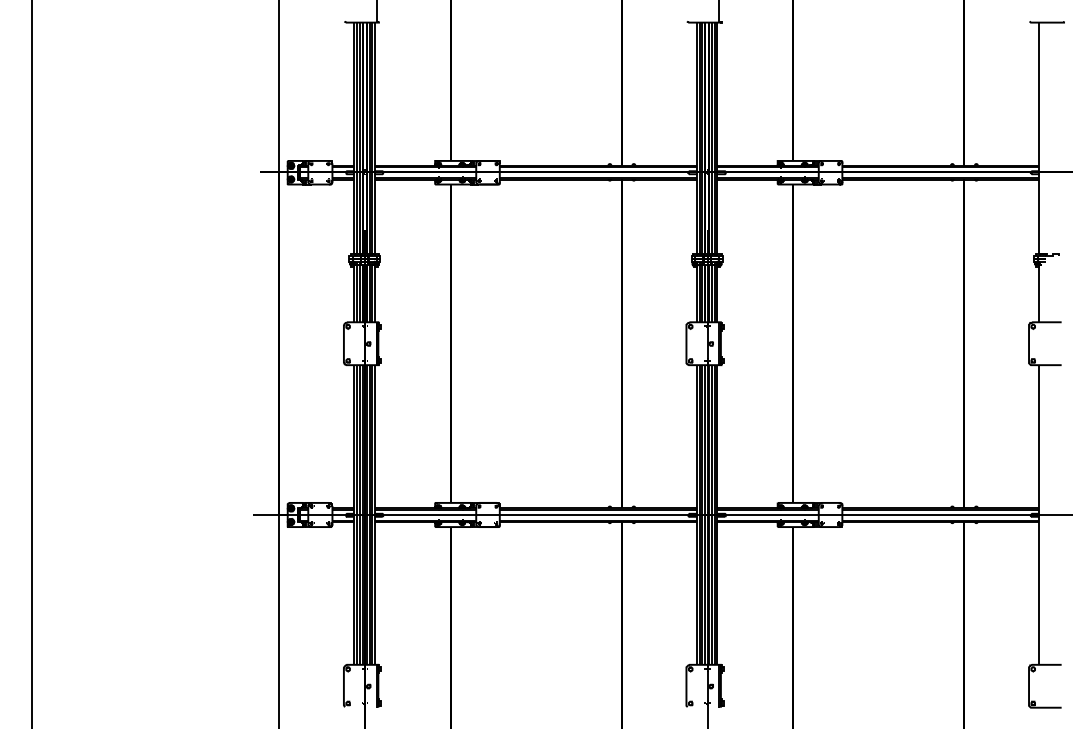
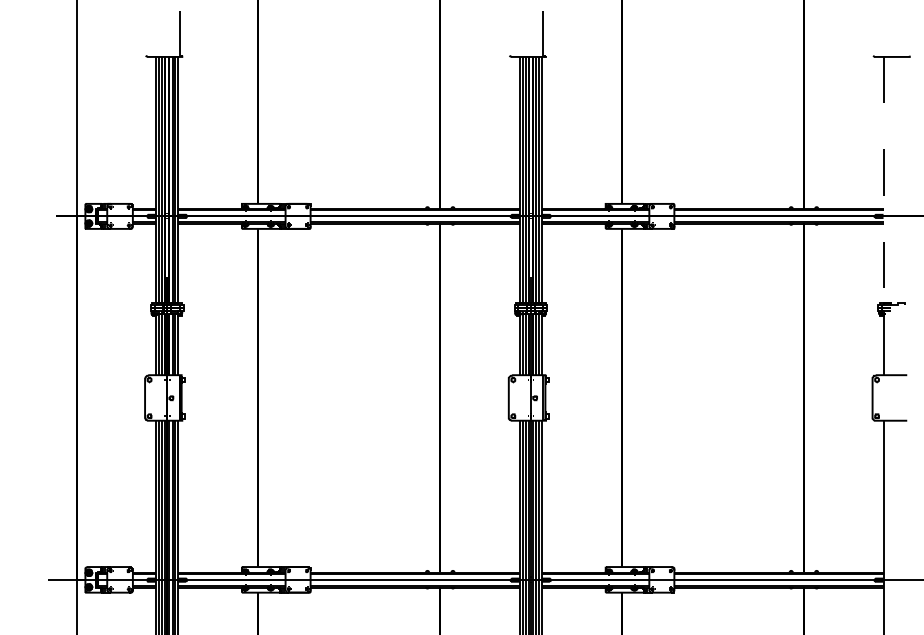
line: (1039, 138) -> (883, 180), solid -> dashed

